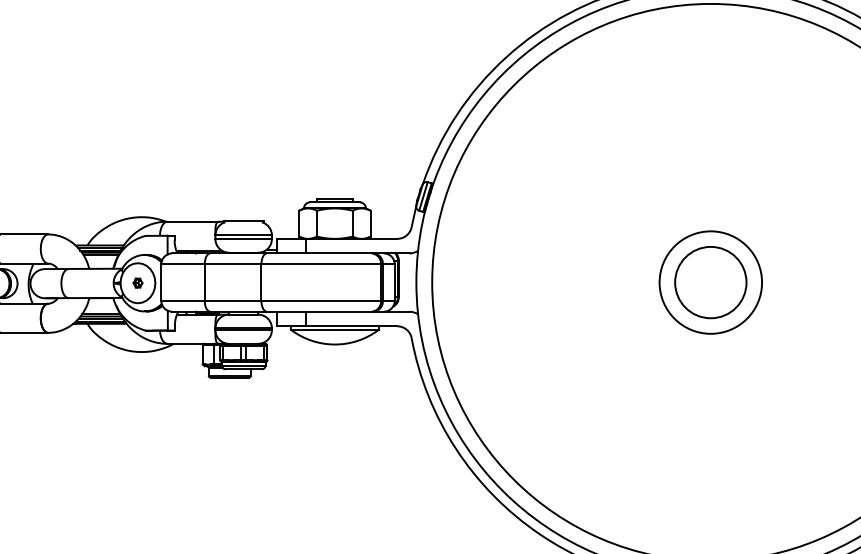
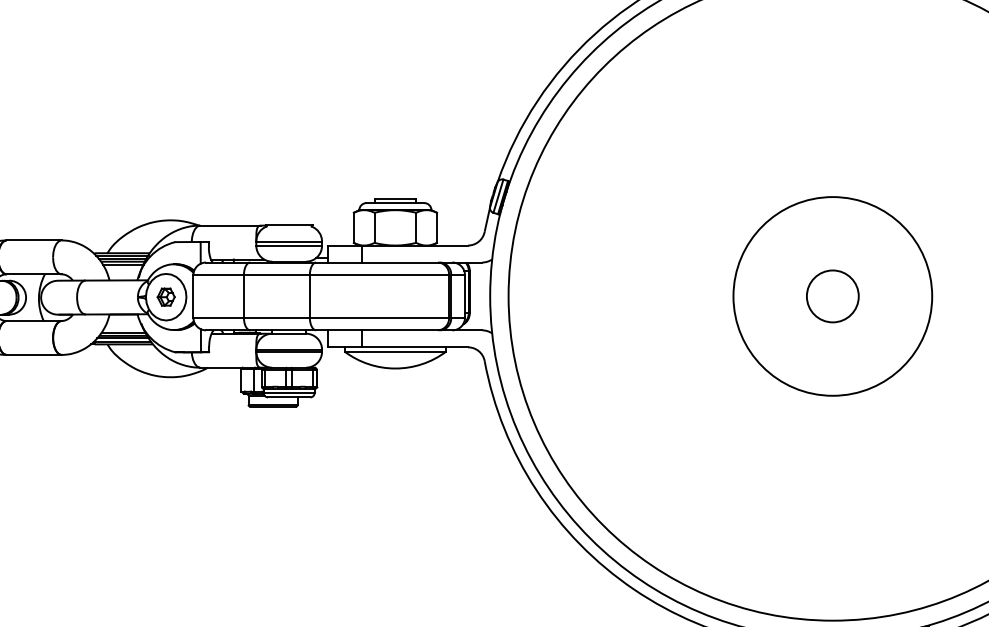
part: (137, 282) -> (165, 296), size x1.67
circle: (710, 282) -> (832, 296), size x0.62
circle: (710, 282) -> (832, 296), size x1.67

